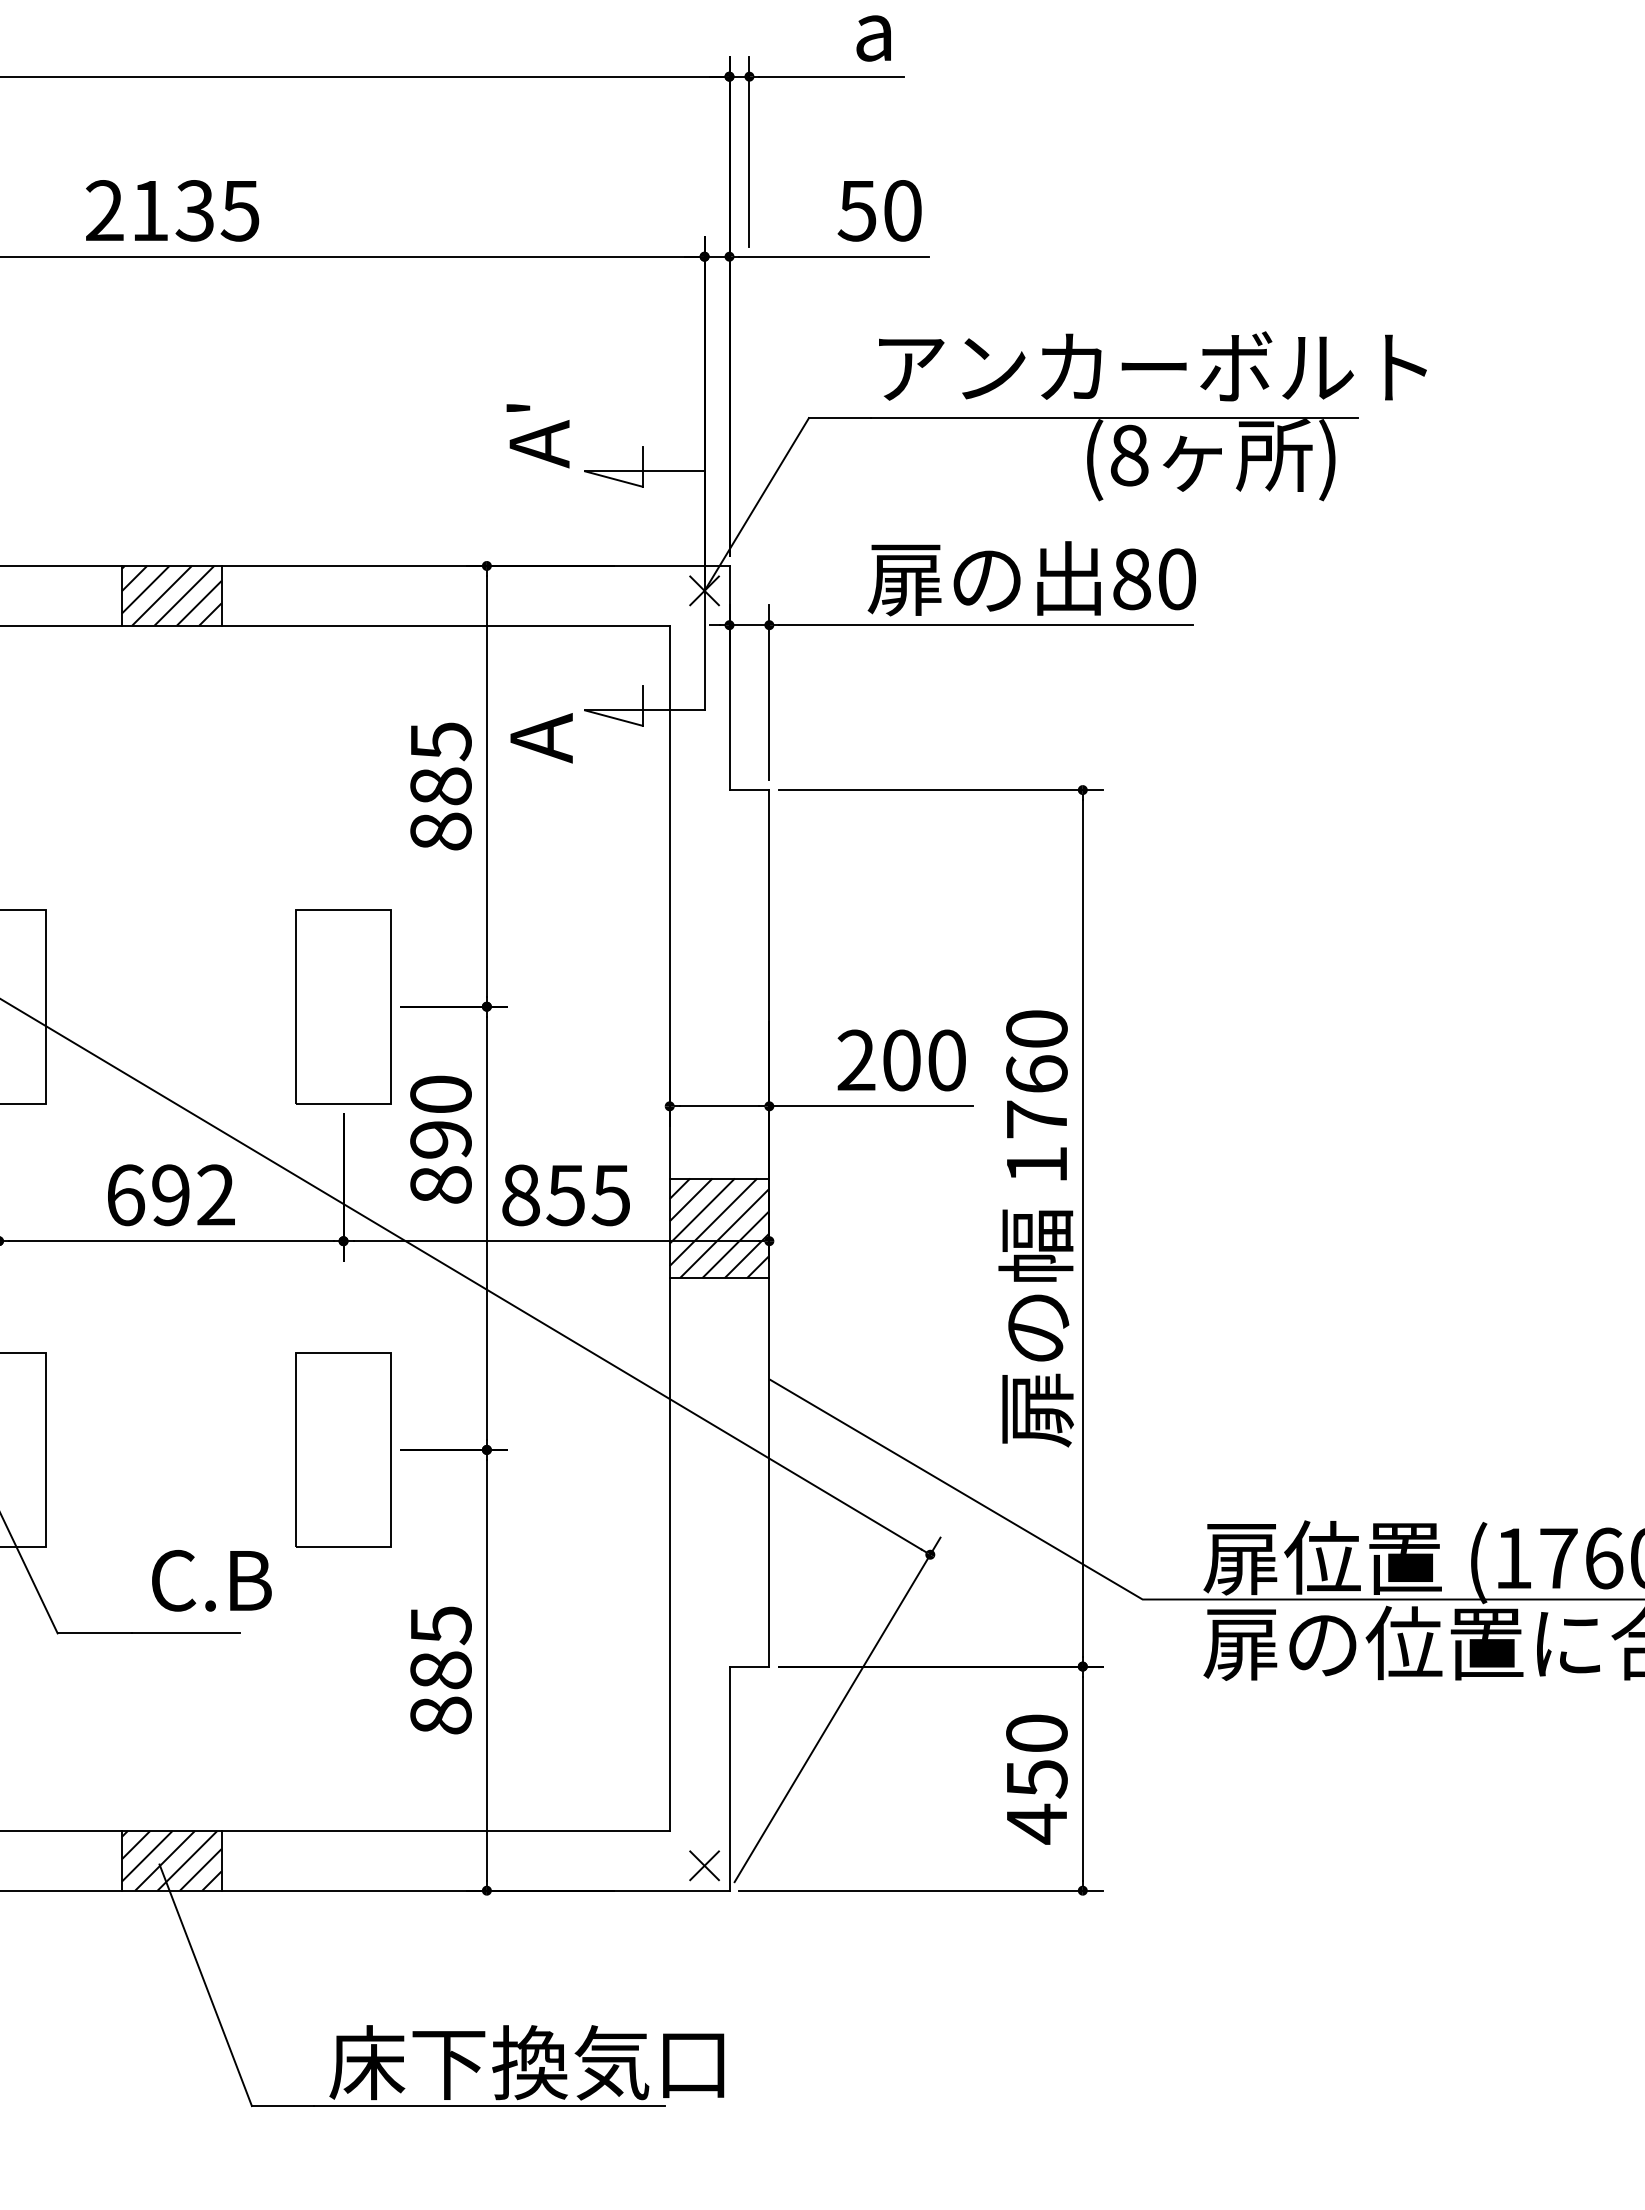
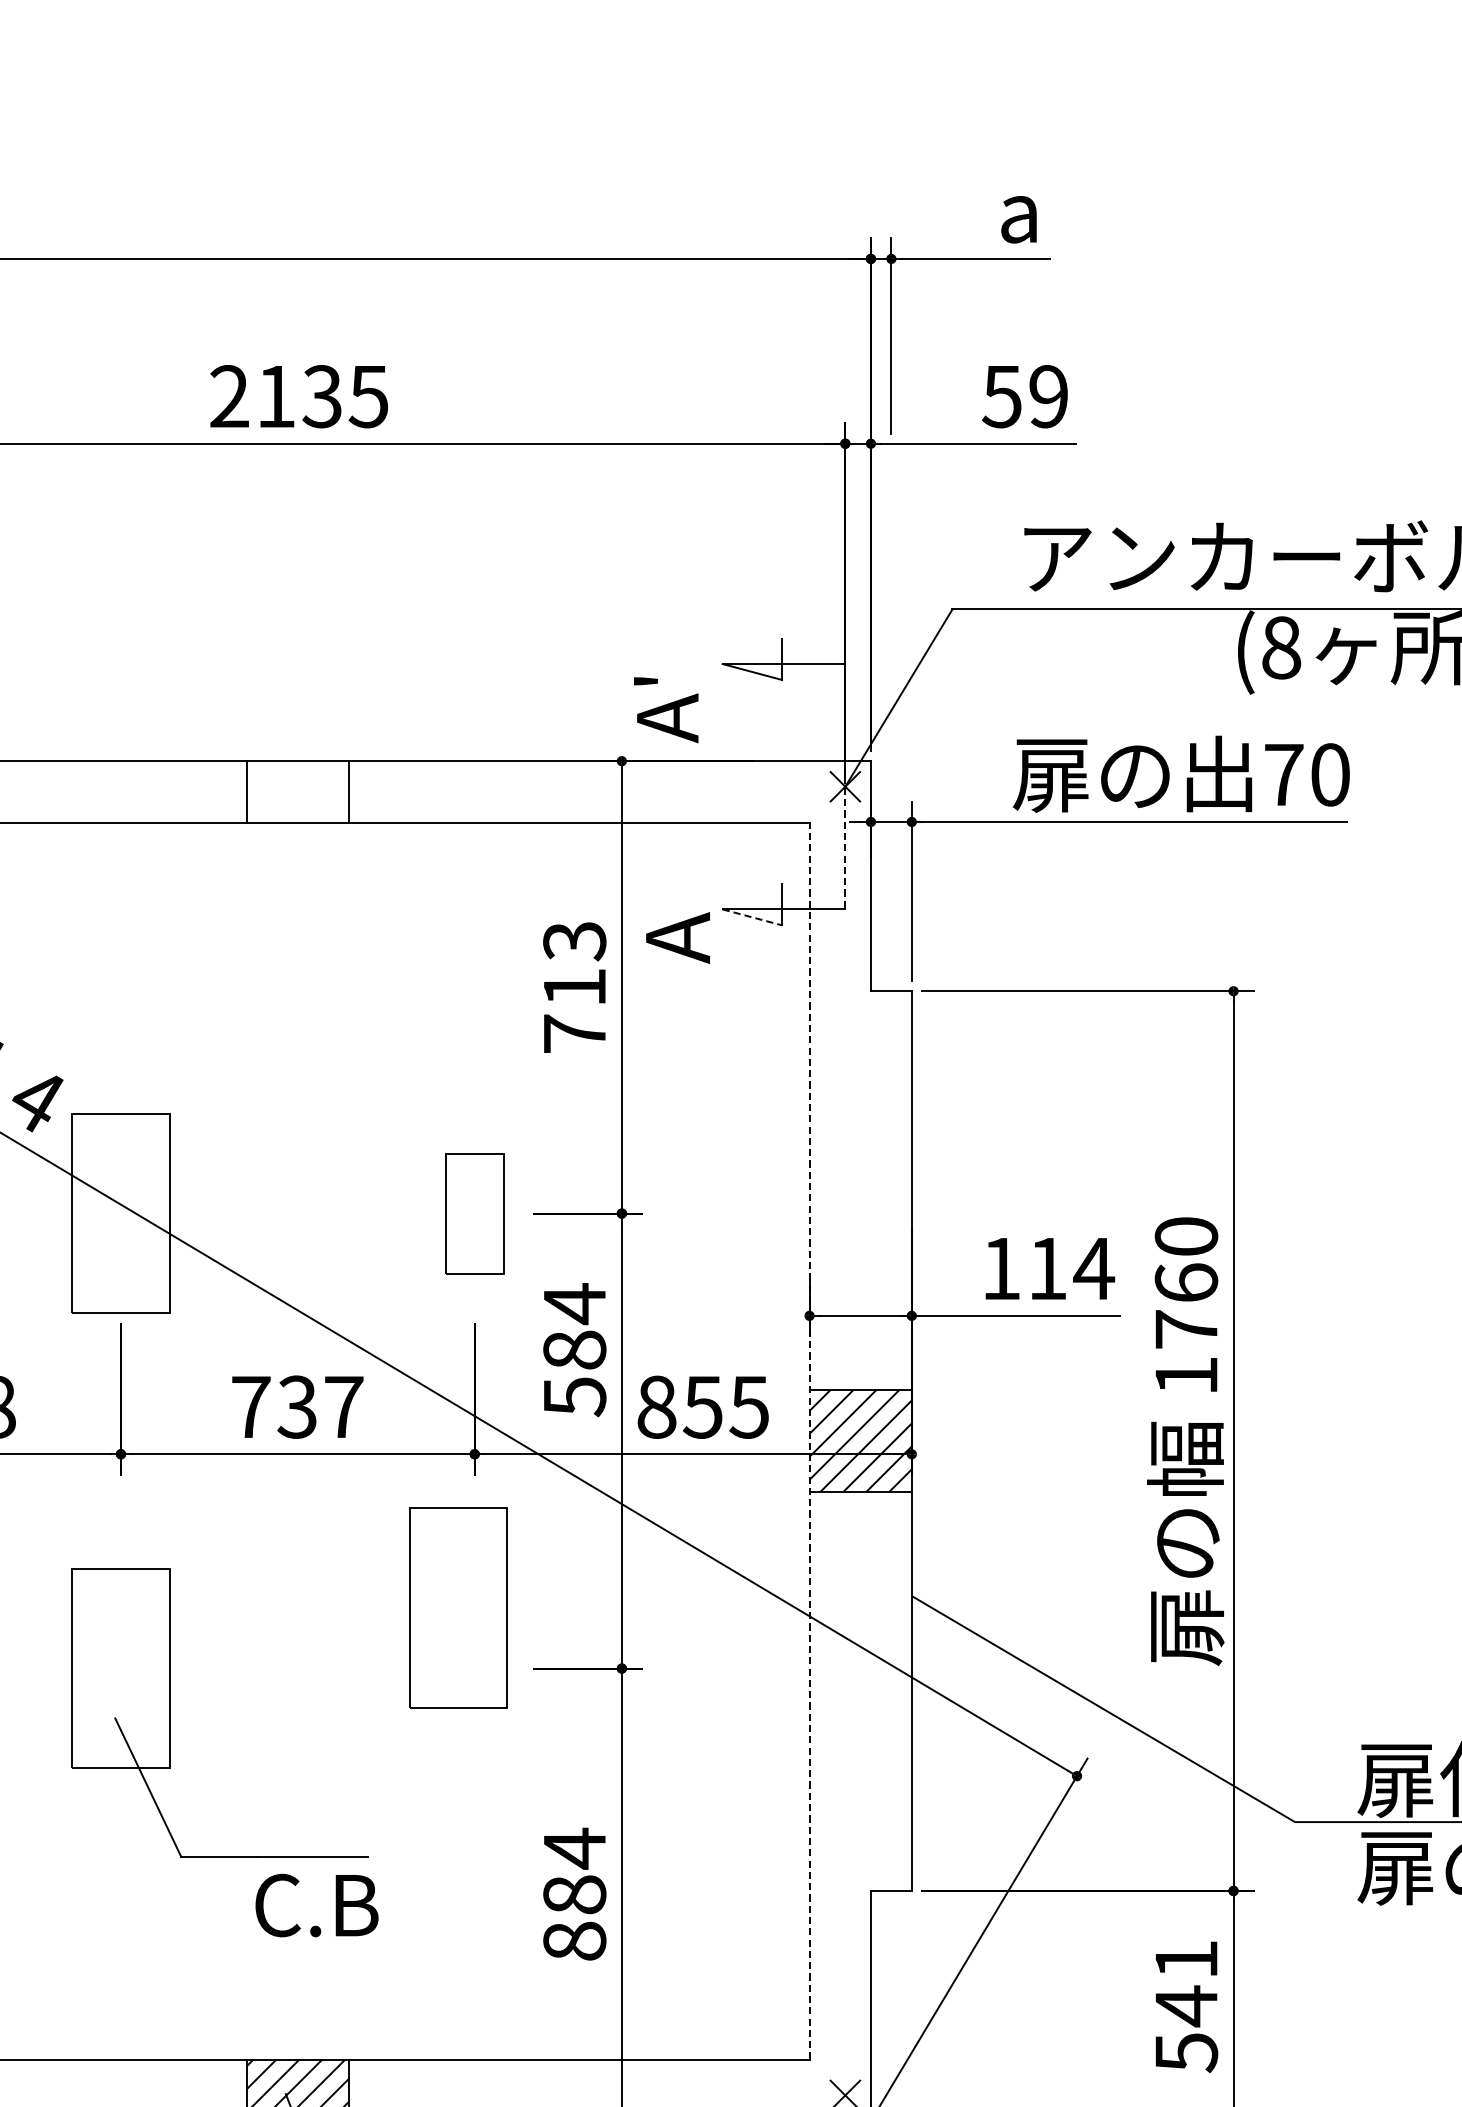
text: (902, 210) -> (1048, 396), 50 -> 59
text: (537, 436) -> (665, 710), moved
text: (1131, 579) -> (1283, 775), 80 -> 70
hatch: (171, 595) -> (298, 791), removed
line: (704, 645) -> (845, 842), solid -> dashed
line: (613, 718) -> (751, 917), solid -> dashed
text: (440, 786) -> (574, 987), 885 -> 713
part: (343, 1006) -> (474, 1213), size x0.6
text: (902, 1060) -> (1048, 1268), 200 -> 114
text: (440, 1139) -> (574, 1349), 890 -> 584
text: (171, 1195) -> (298, 1407), 692 -> 737
line: (669, 1228) -> (809, 1441), solid -> dashed
part: (343, 1449) -> (458, 1607), moved
text: (211, 1580) -> (316, 1905), moved
text: (441, 1625) -> (575, 1848), 885 -> 884
text: (1036, 1779) -> (1186, 2006), 450 -> 541

